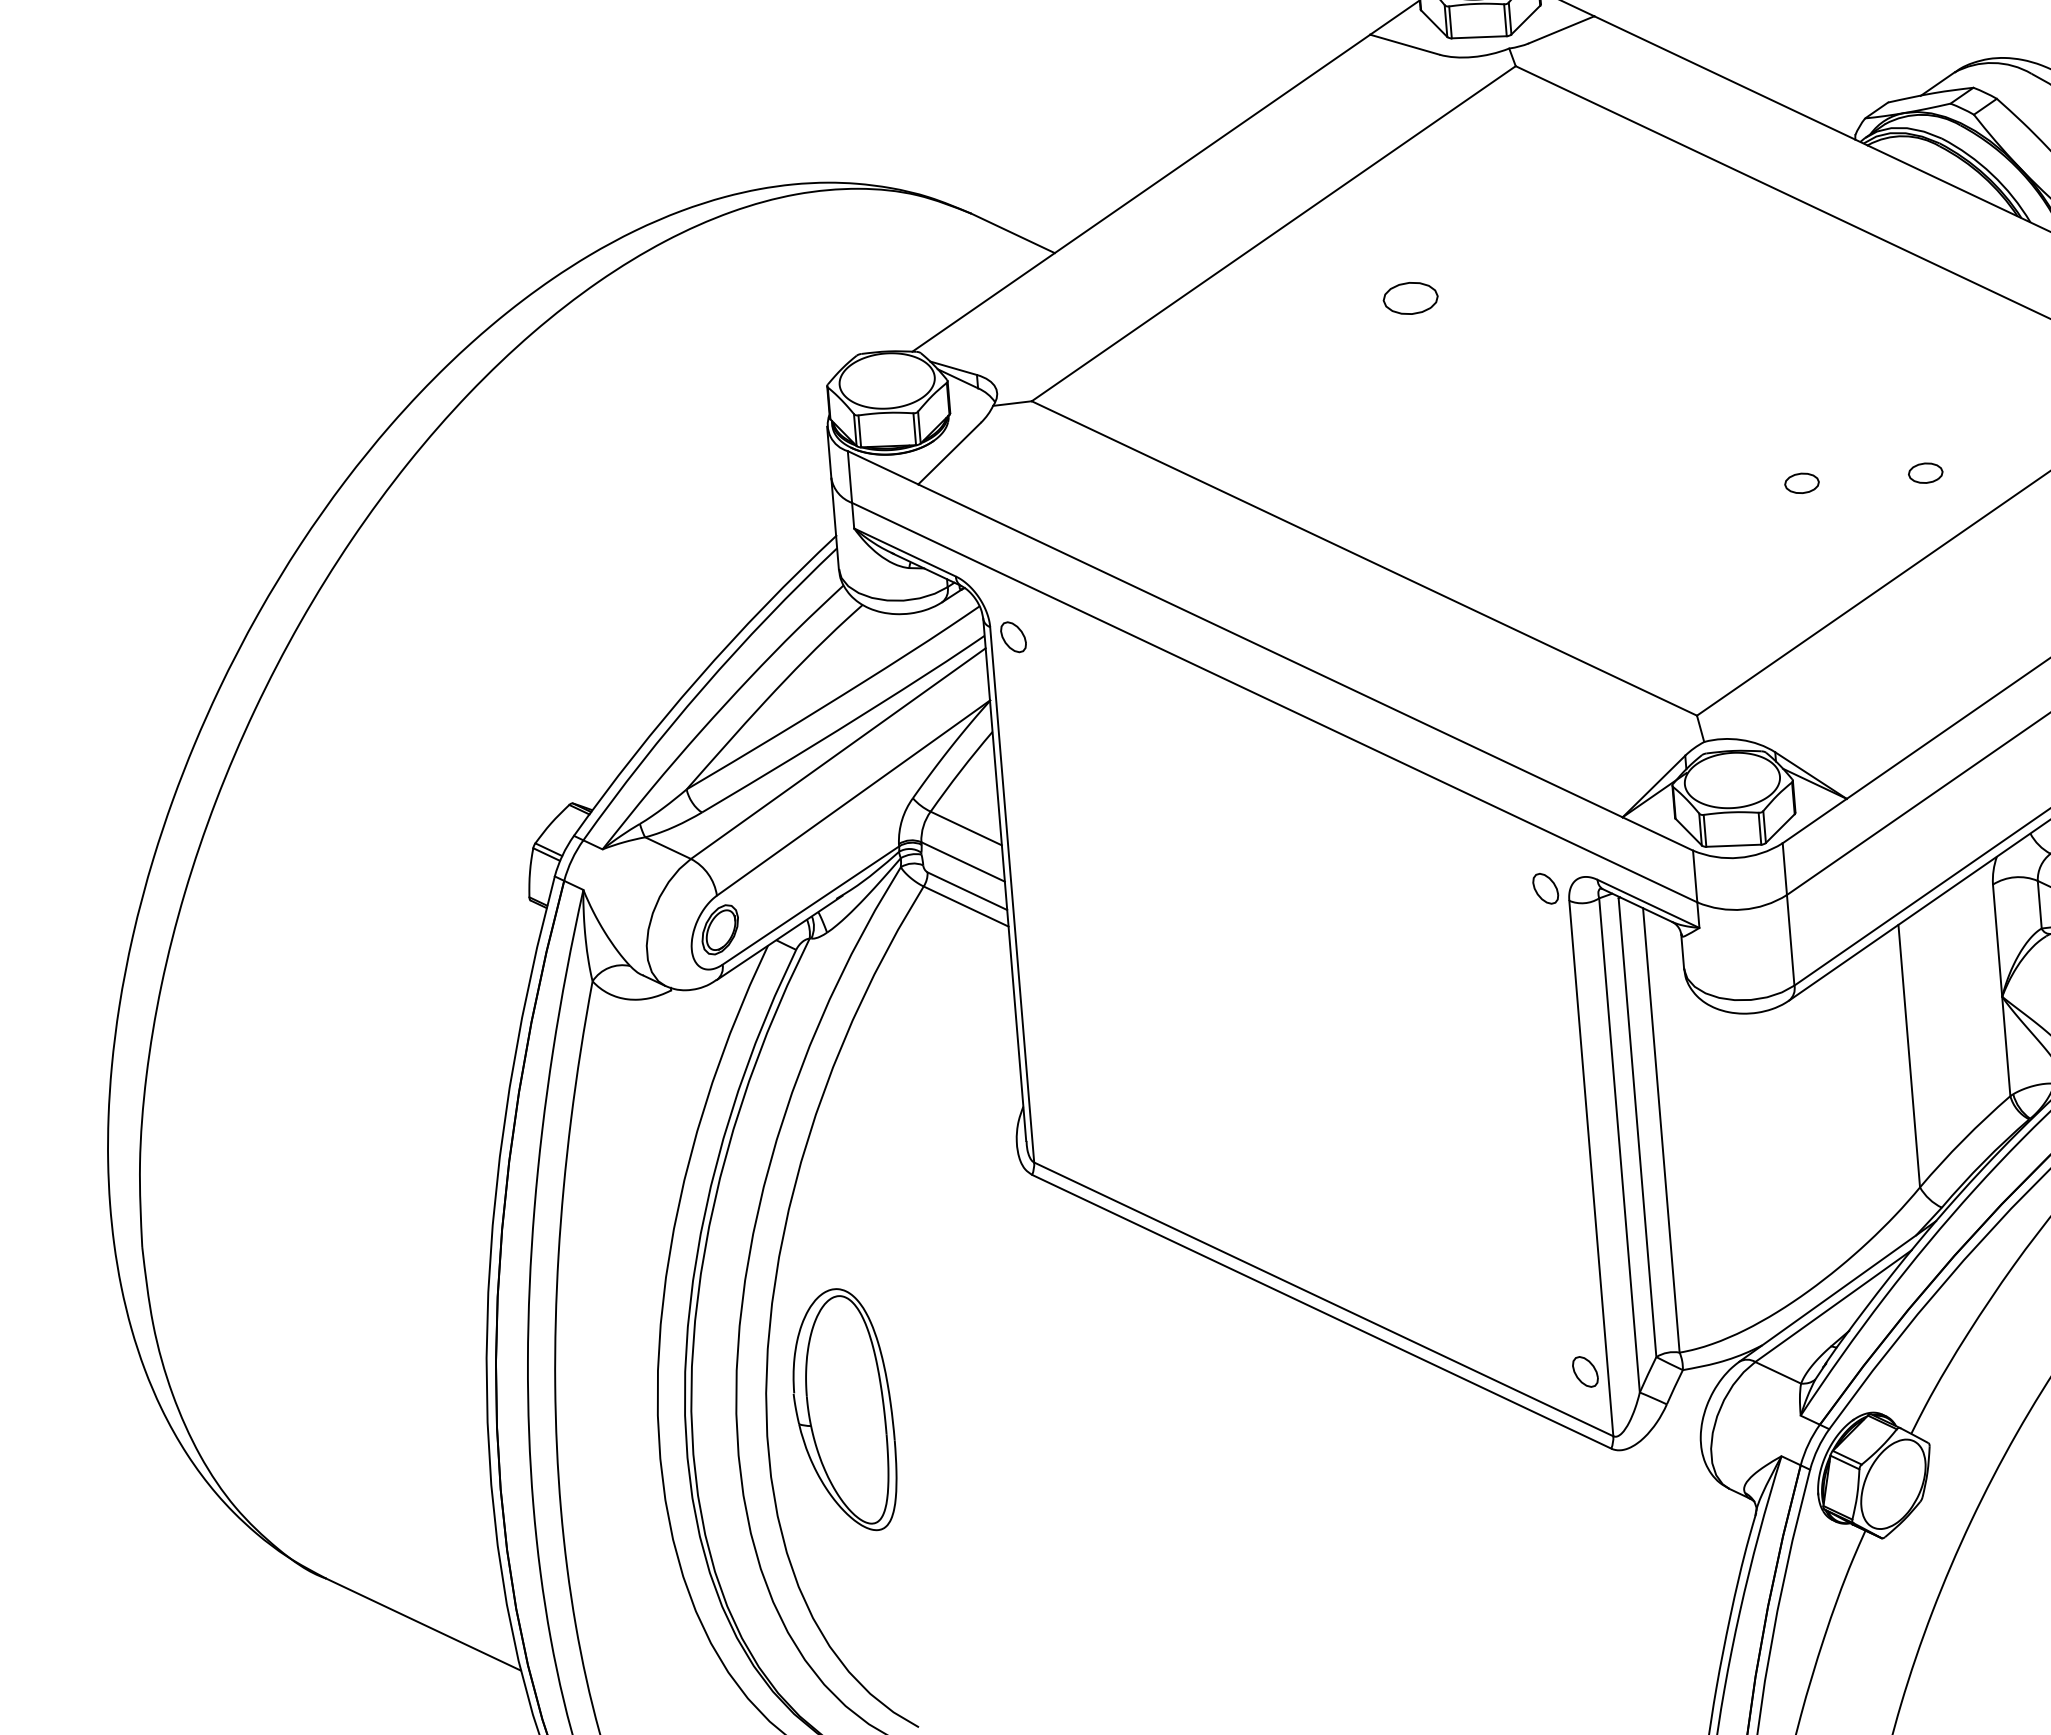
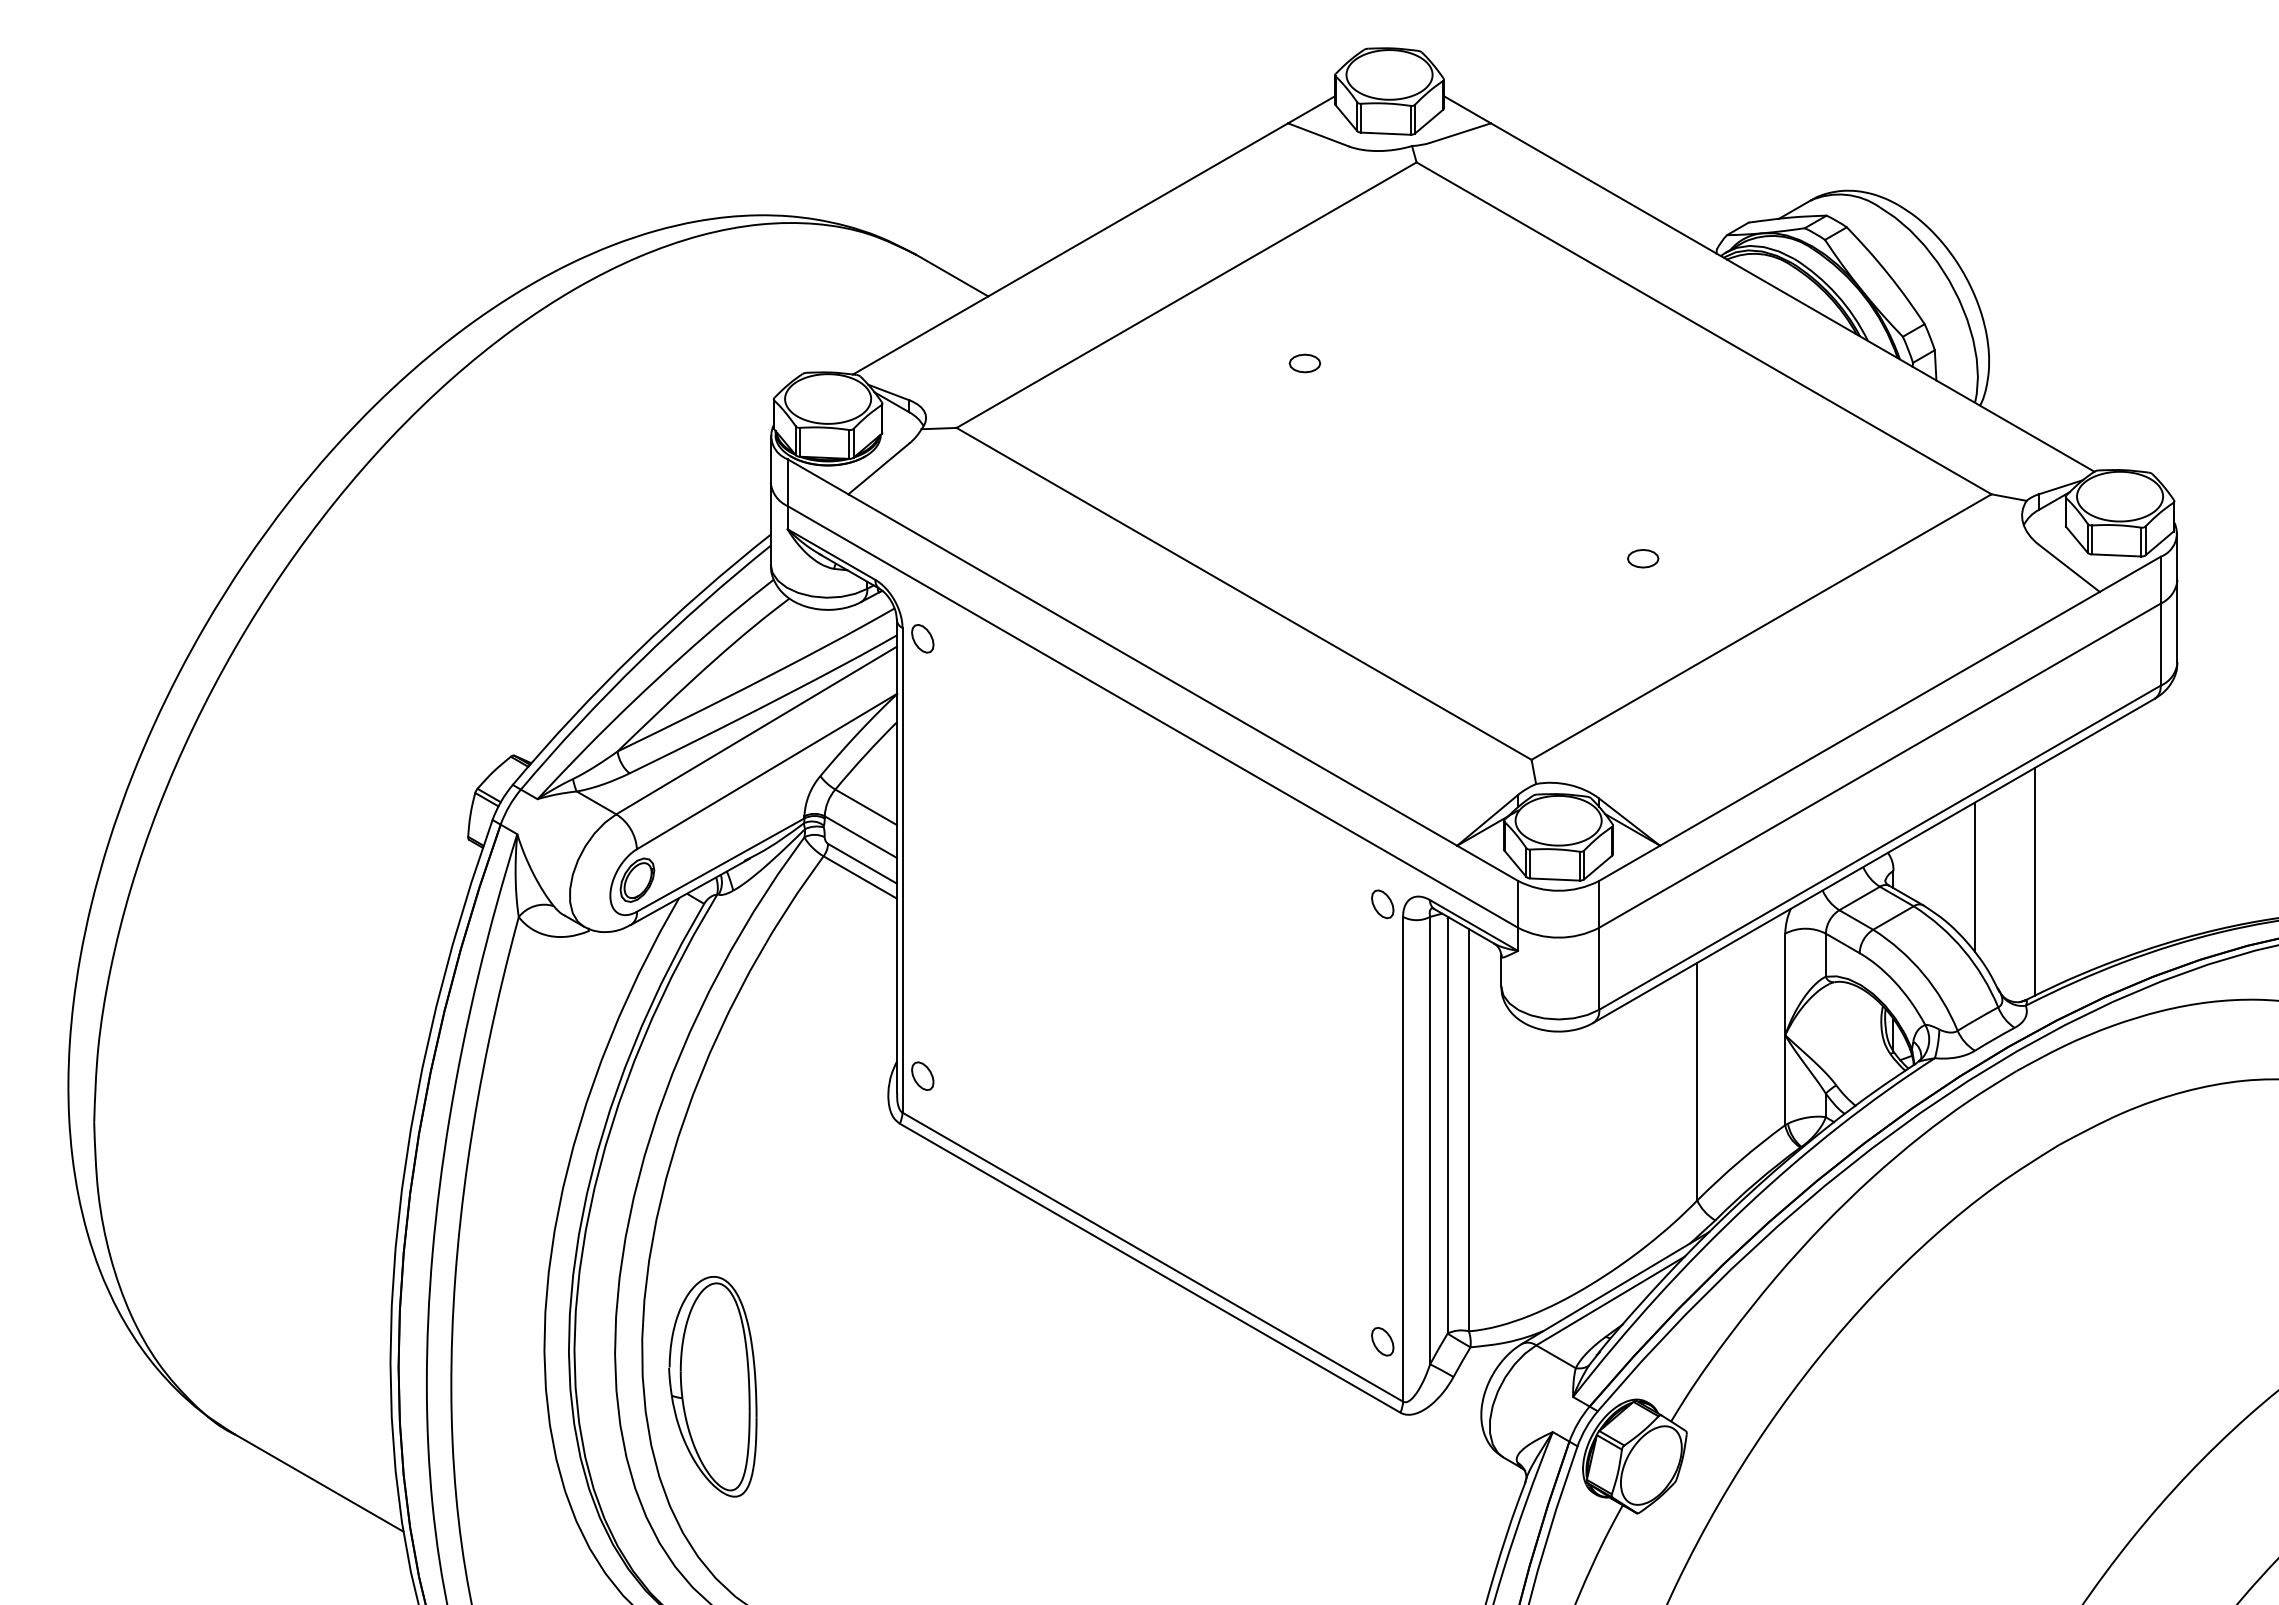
part: (1410, 298) -> (1304, 363), size x0.62
part: (1926, 472) -> (1755, 558), removed
part: (1052, 1119) -> (922, 1075), added
part: (843, 1410) -> (712, 1386), moved

